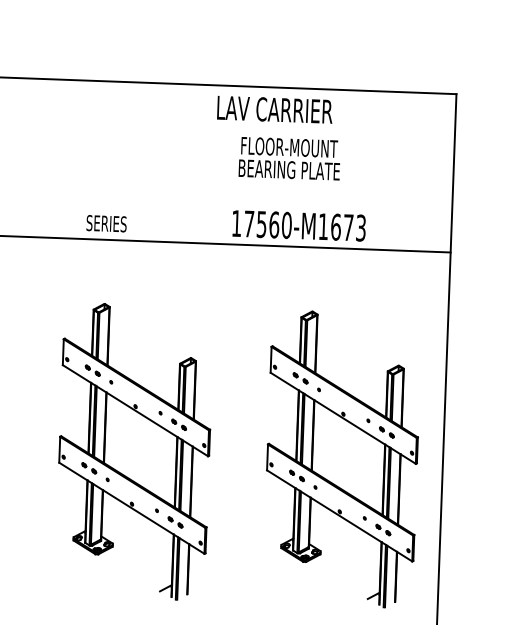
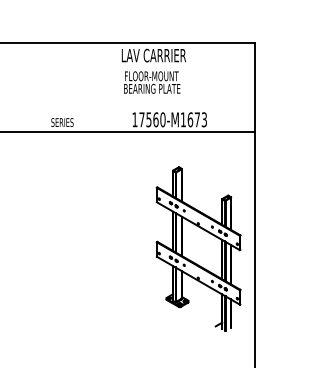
text: (290, 158) -> (152, 82), moved
part: (134, 450) -> (82, 248), removed

